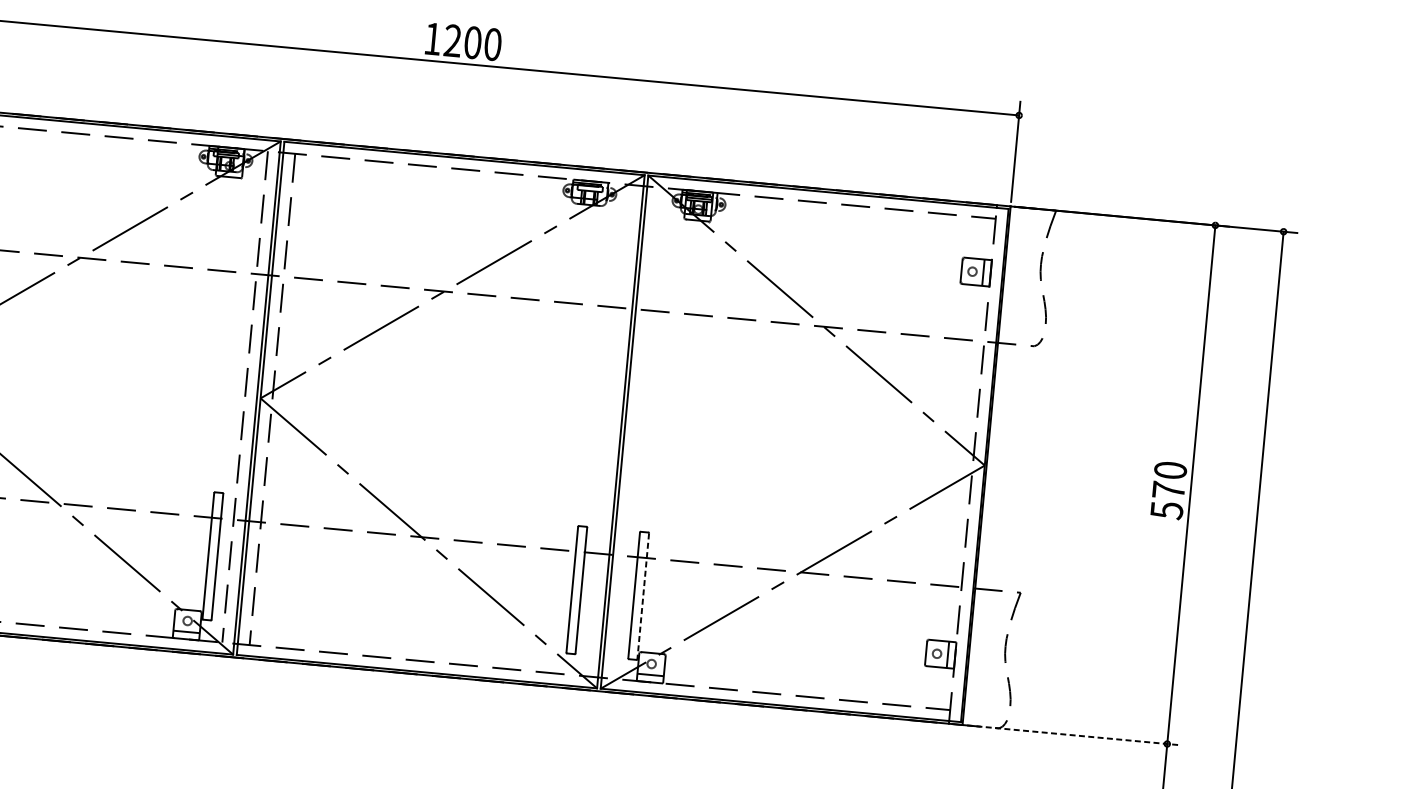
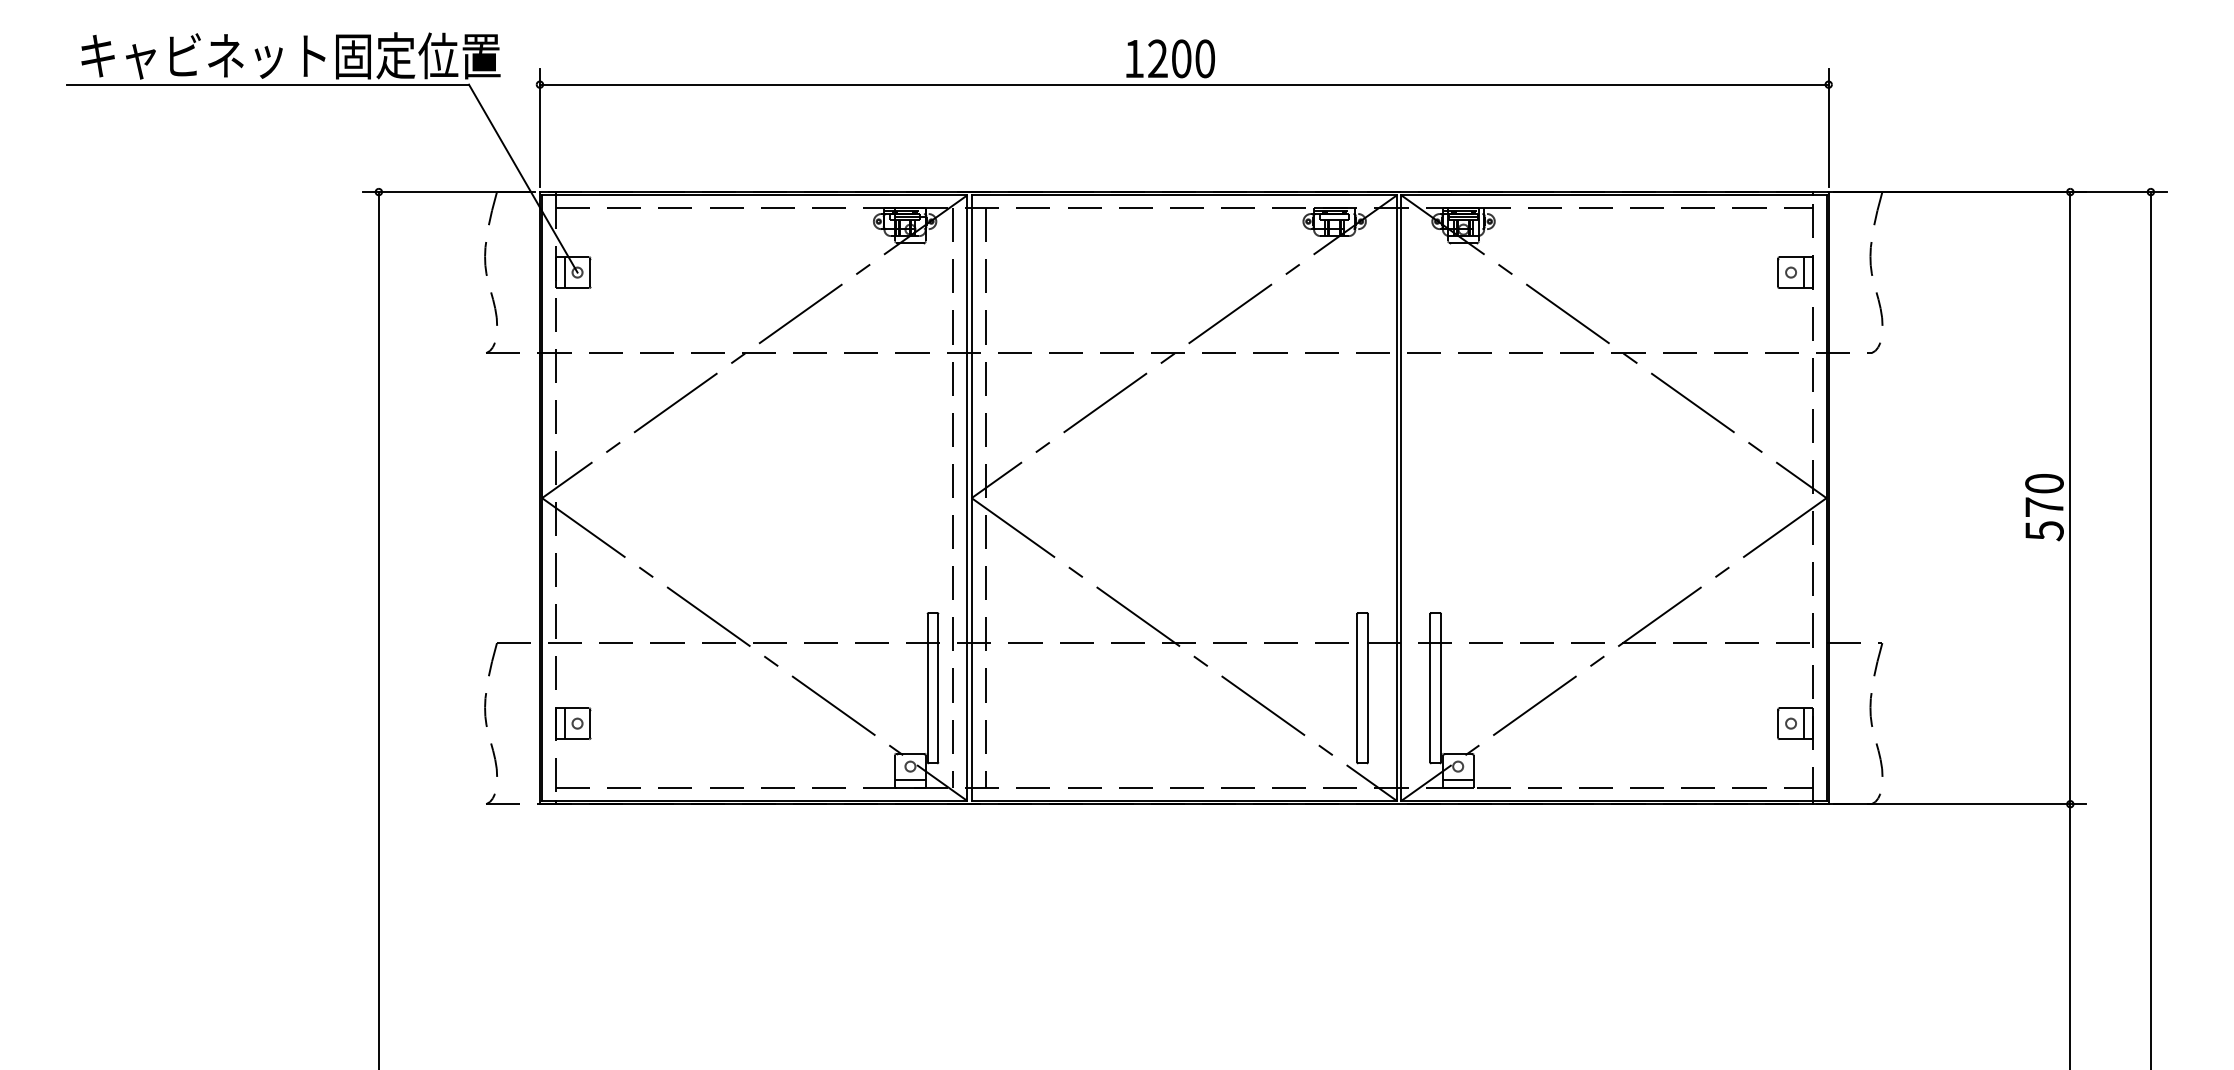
line: (642, 596) -> (1440, 688), dashed -> solid
line: (1074, 735) -> (1960, 804), dashed -> solid

